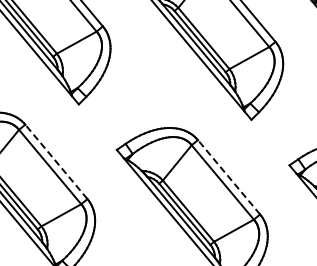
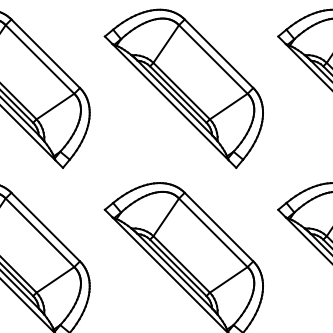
line: (56, 161) -> (45, 226), dashed -> solid
line: (228, 176) -> (218, 226), dashed -> solid

